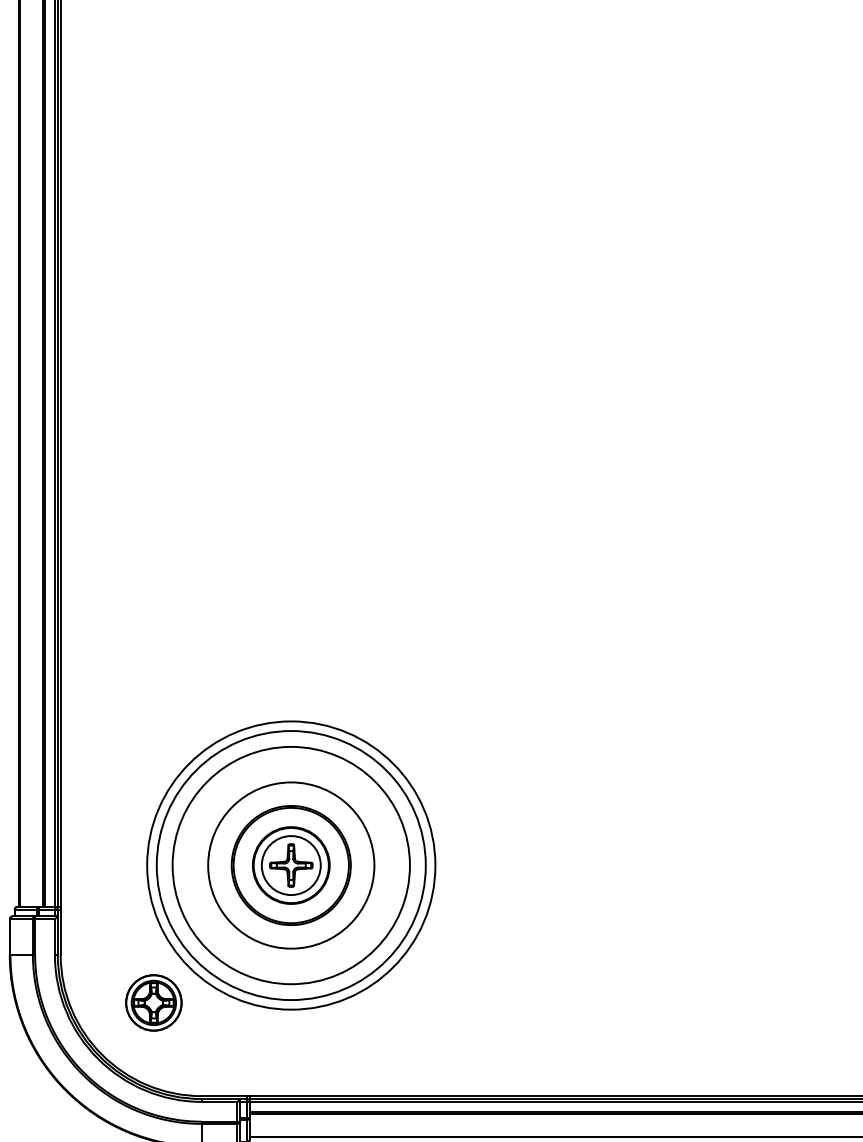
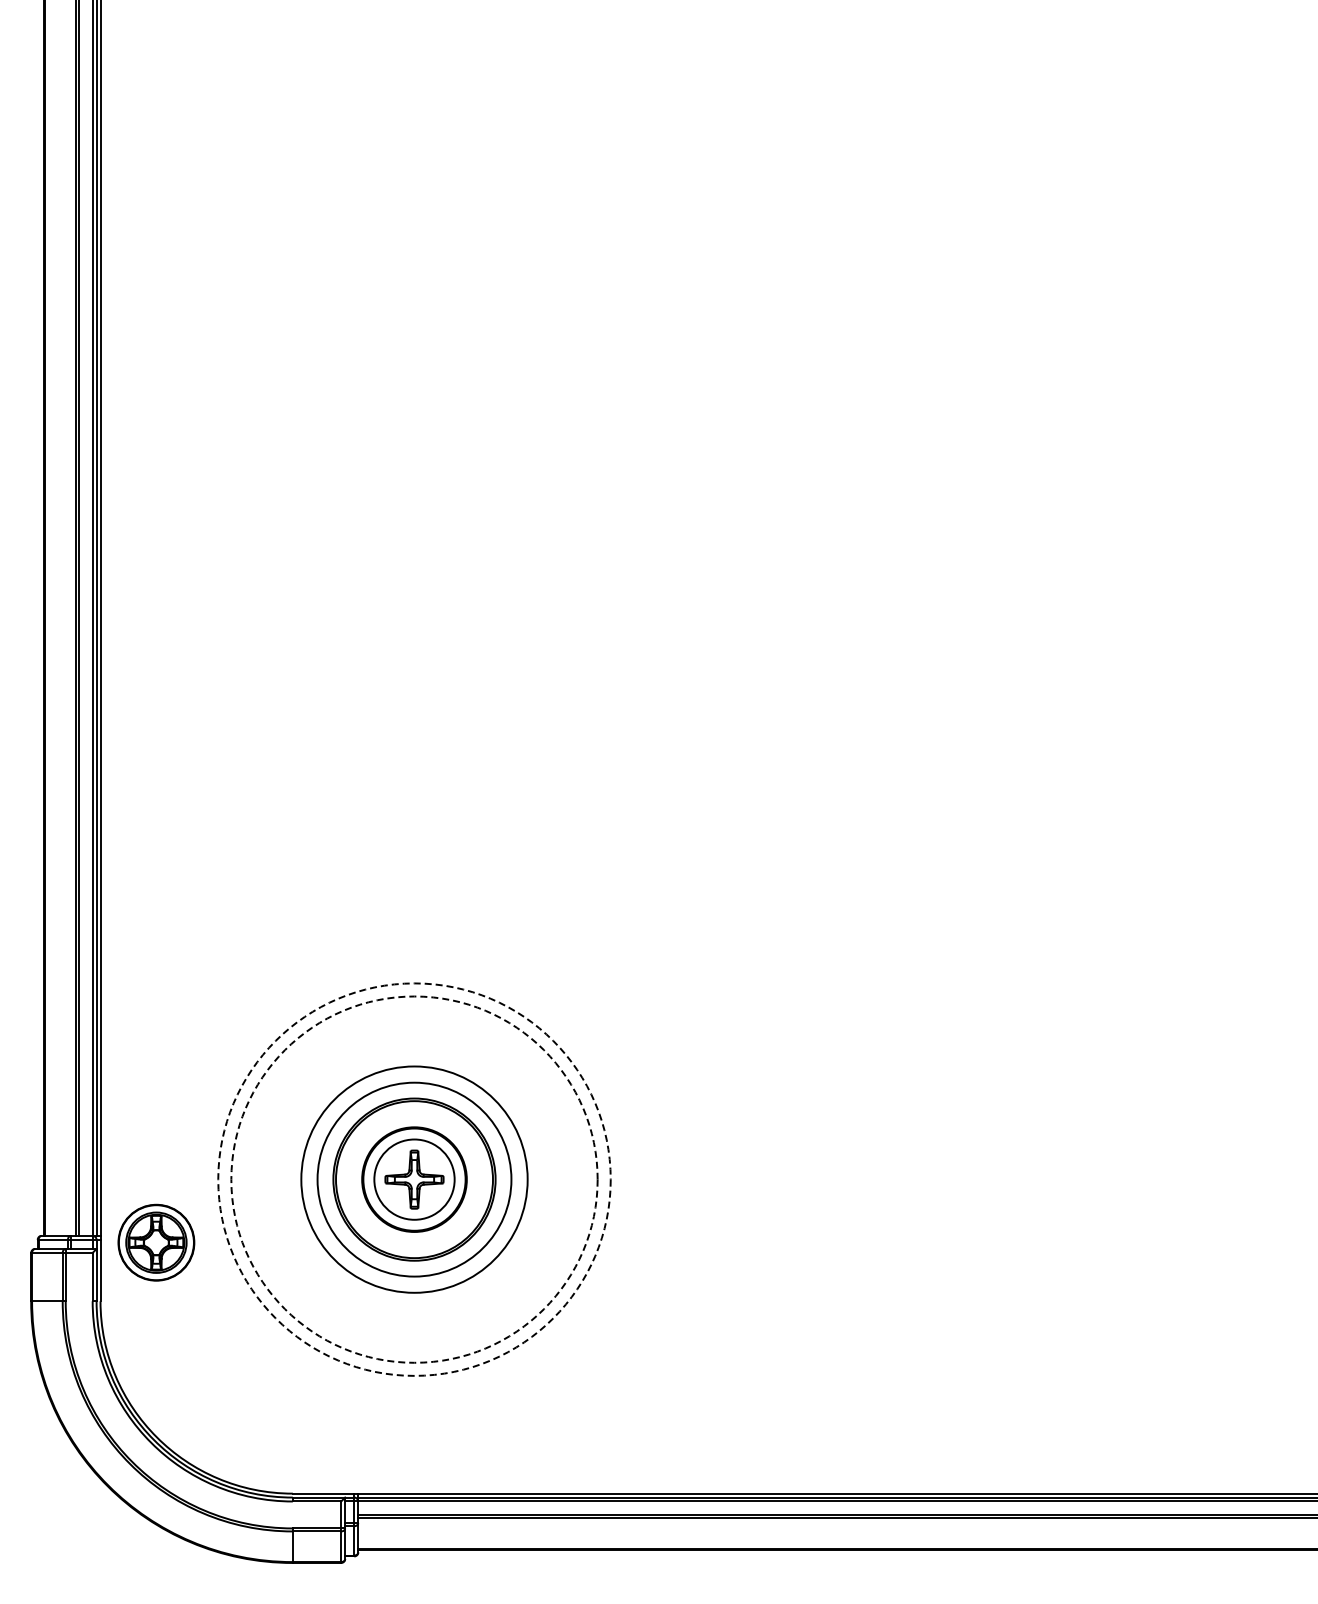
circle: (291, 865) -> (414, 1179), size x0.6
circle: (291, 865) -> (414, 1179), solid -> dashed
circle: (291, 865) -> (414, 1179), solid -> dashed
part: (153, 1002) -> (156, 1242), moved

